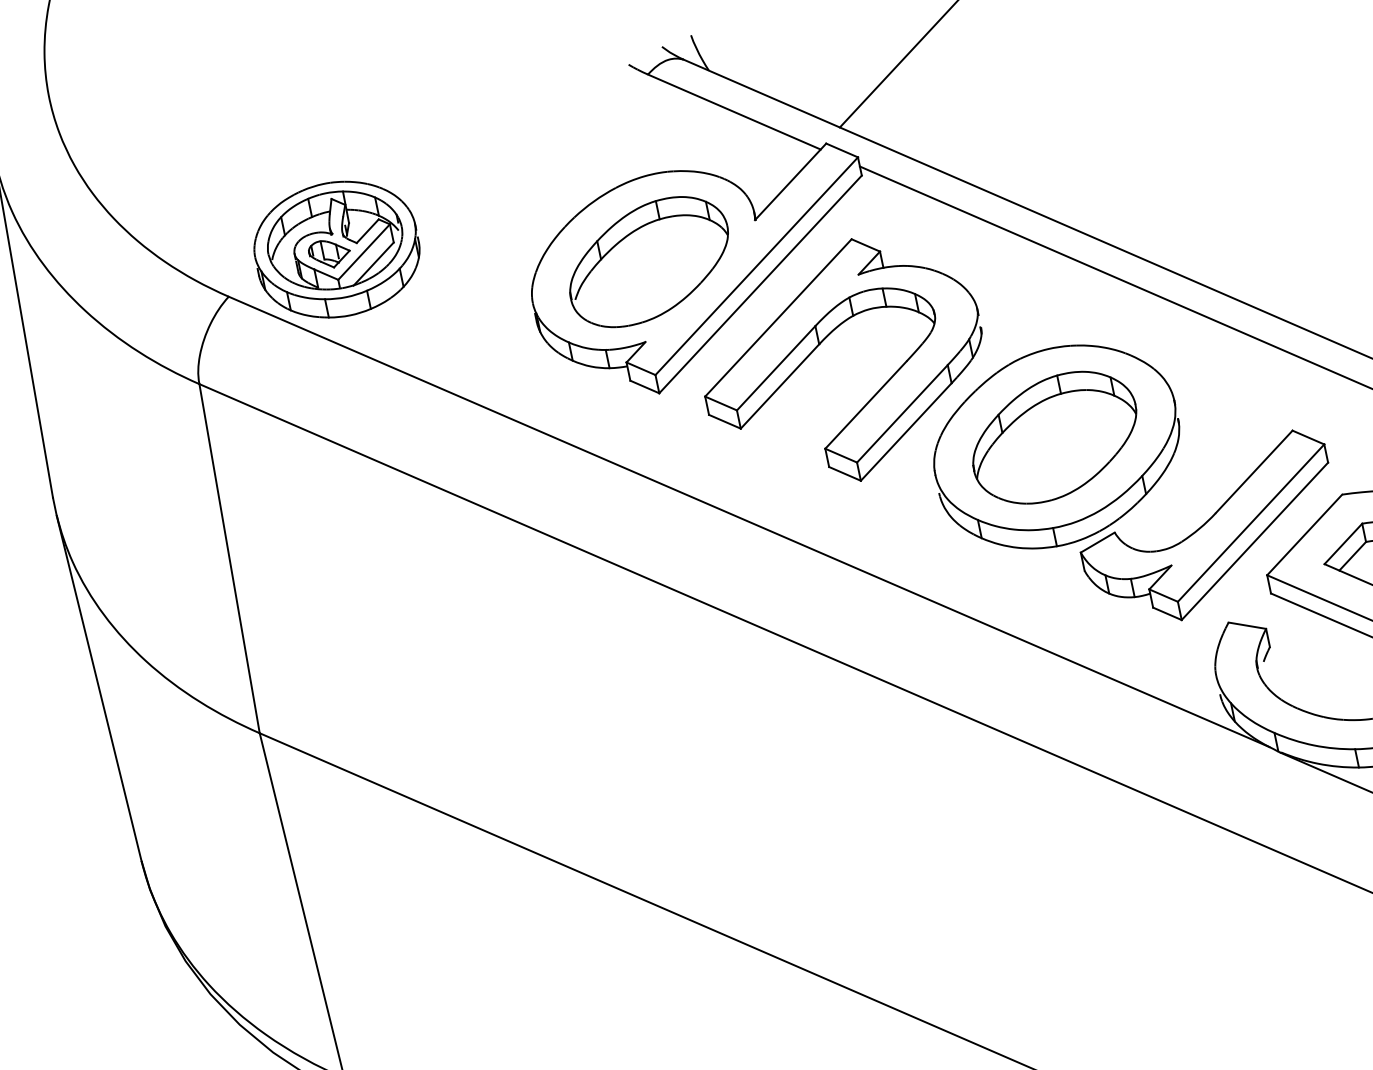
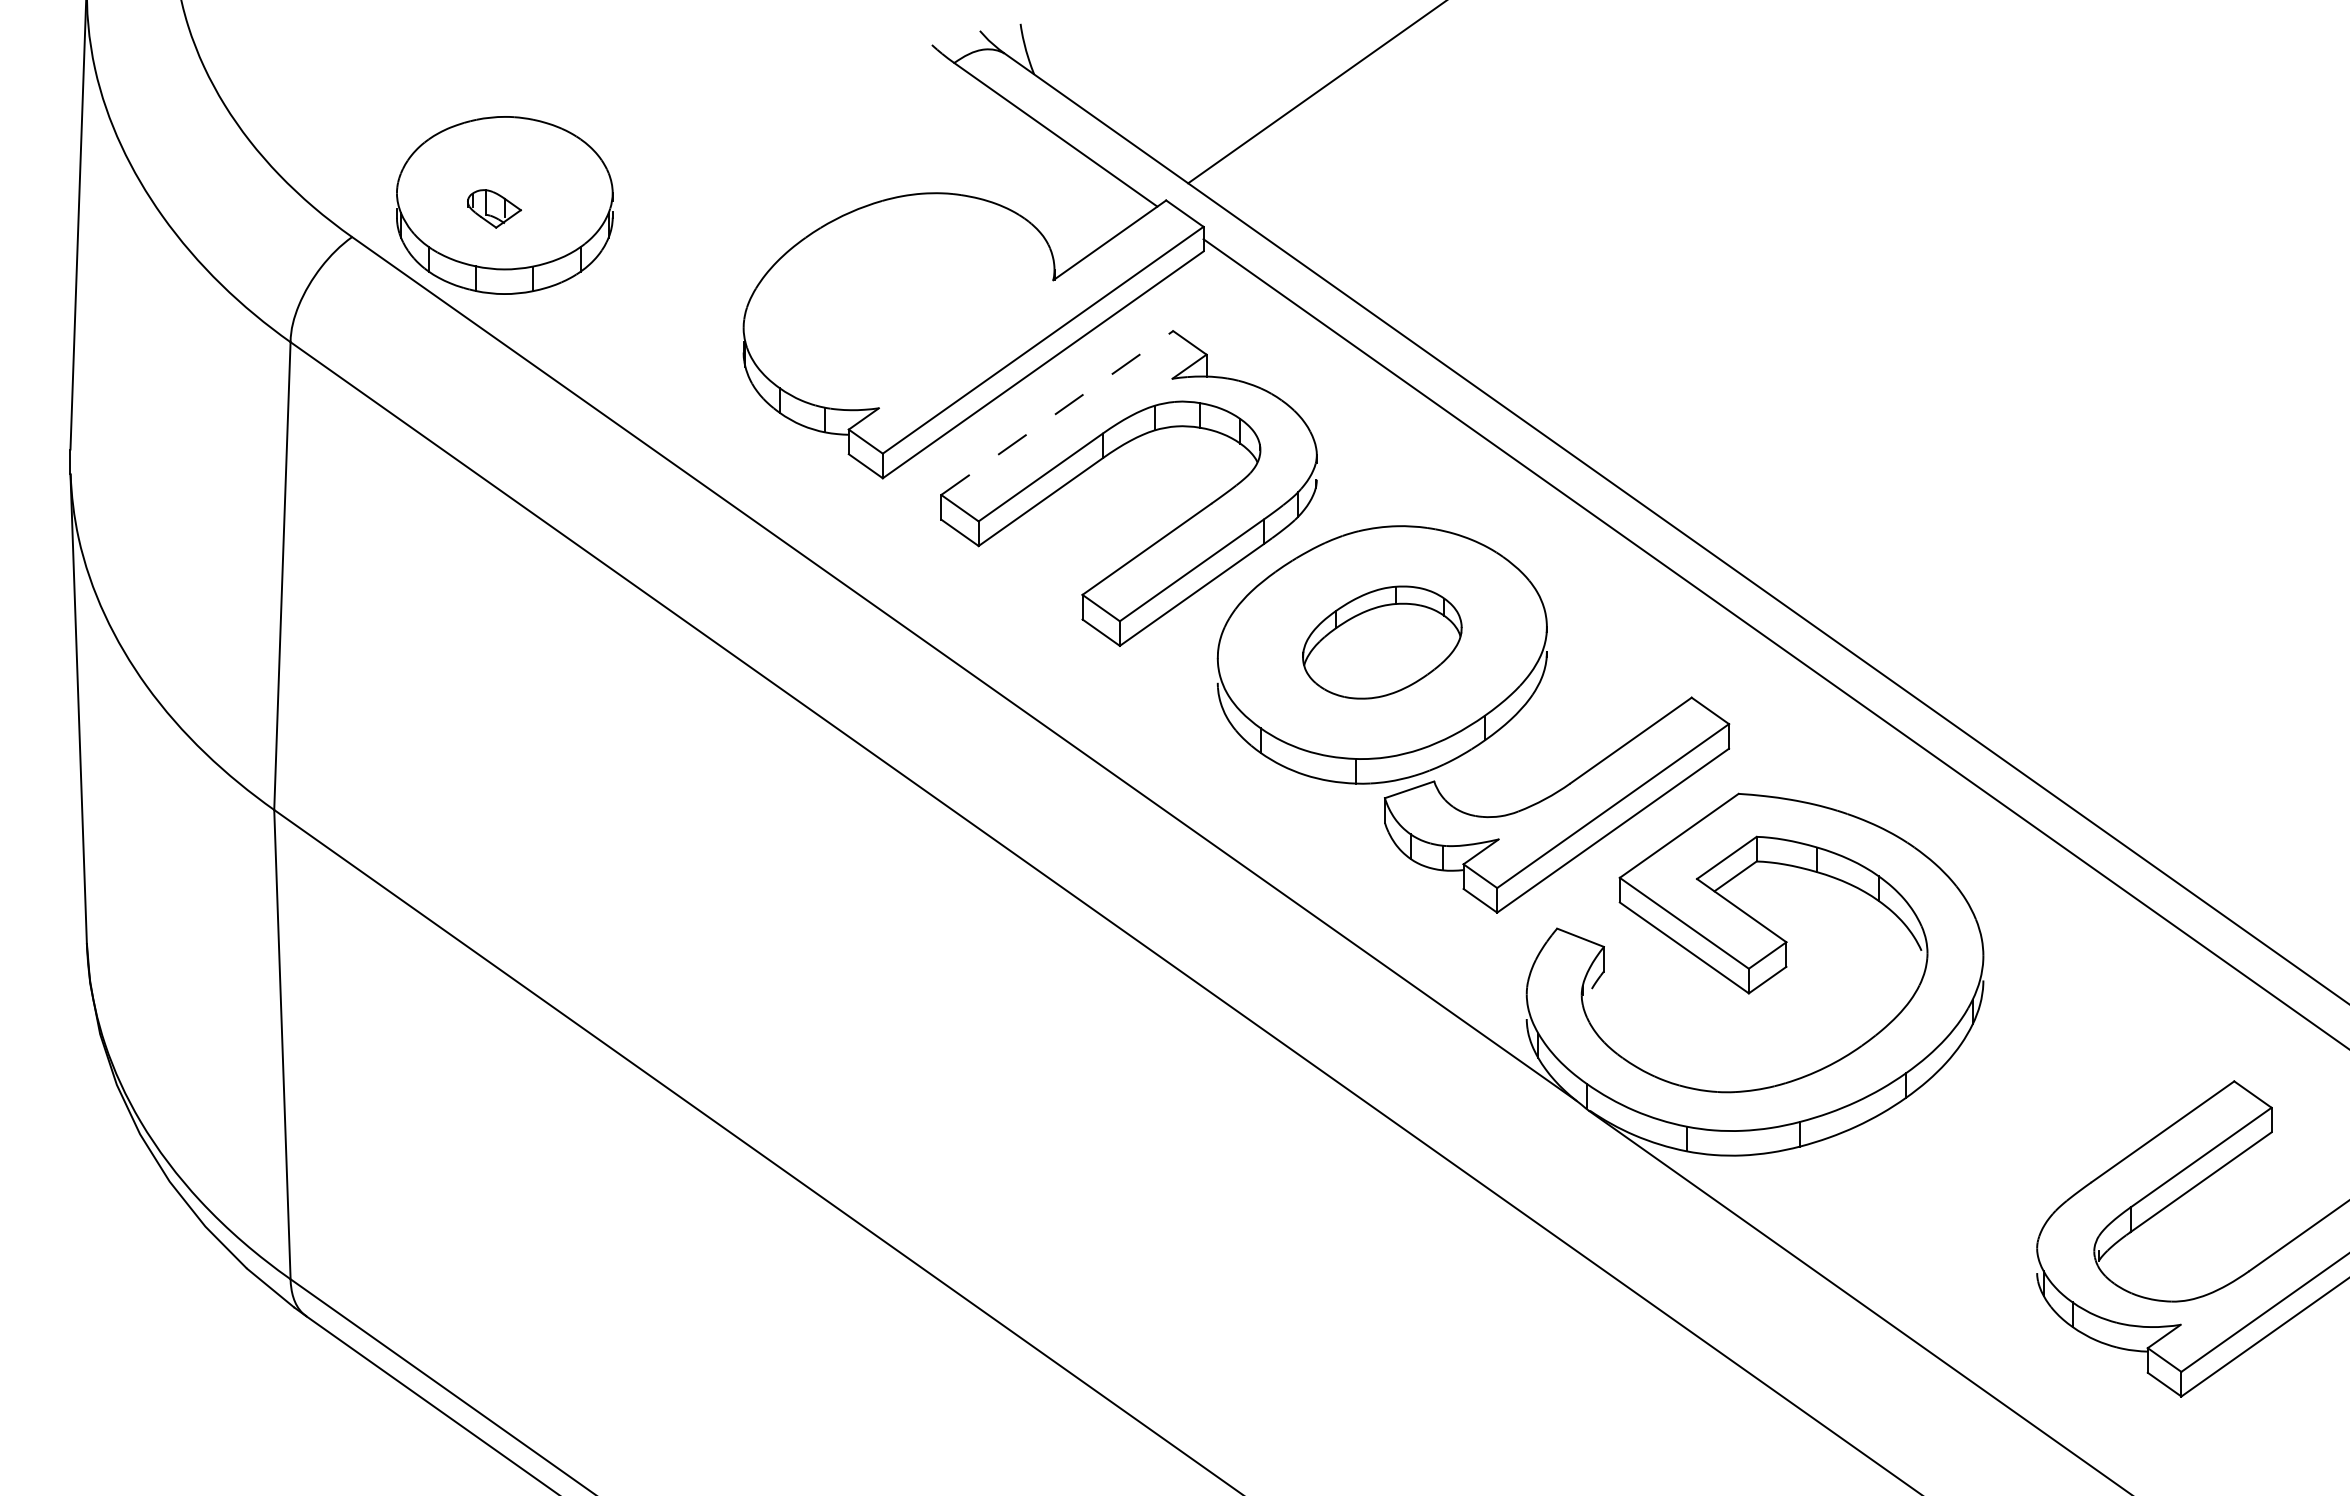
part: (334, 240) -> (504, 192), removed
part: (648, 261) -> (904, 305), removed
line: (778, 318) -> (1057, 413), solid -> dashed
part: (1054, 437) -> (1382, 642), size x0.7

